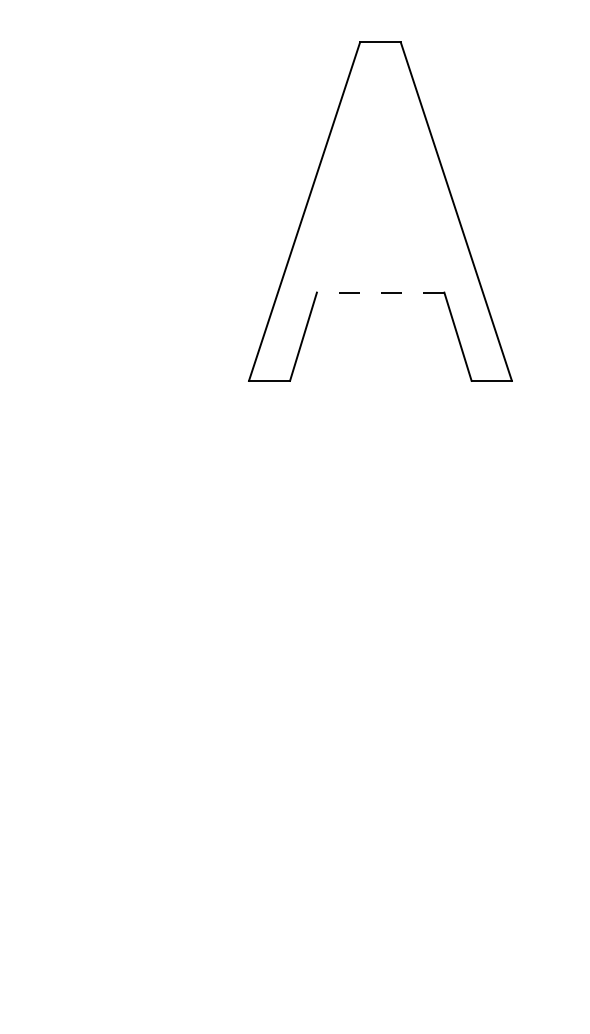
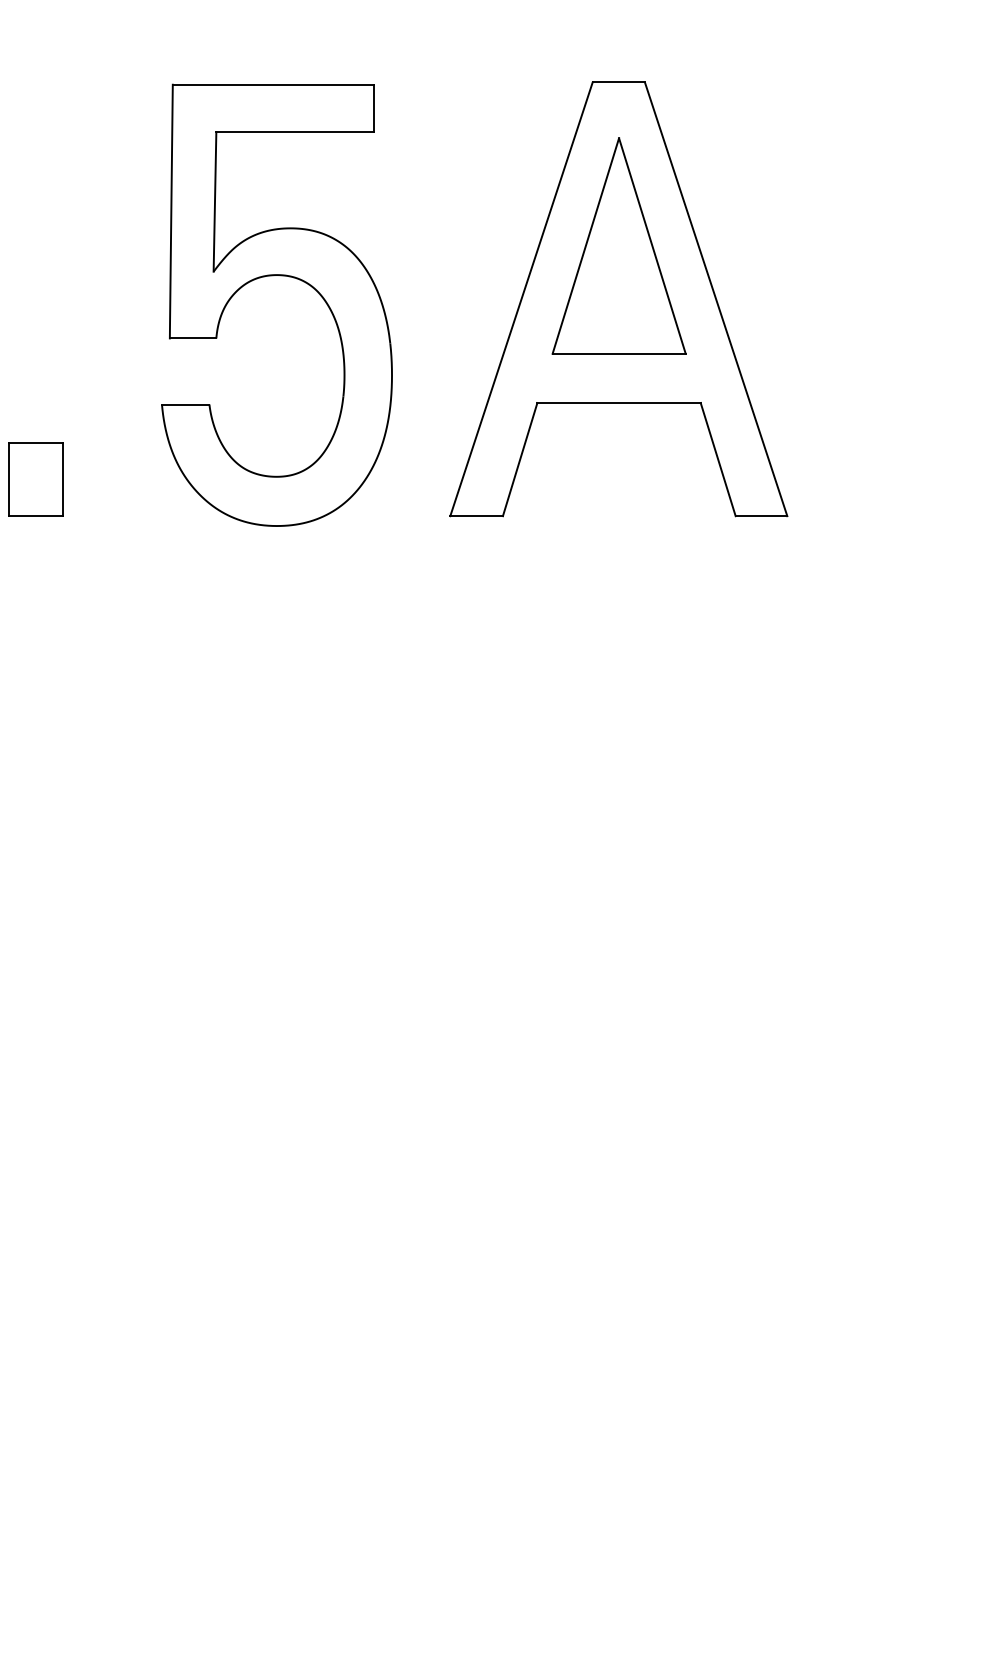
part: (380, 169) -> (618, 245), added
part: (111, 193) -> (273, 276), added
line: (380, 293) -> (619, 403), dashed -> solid

